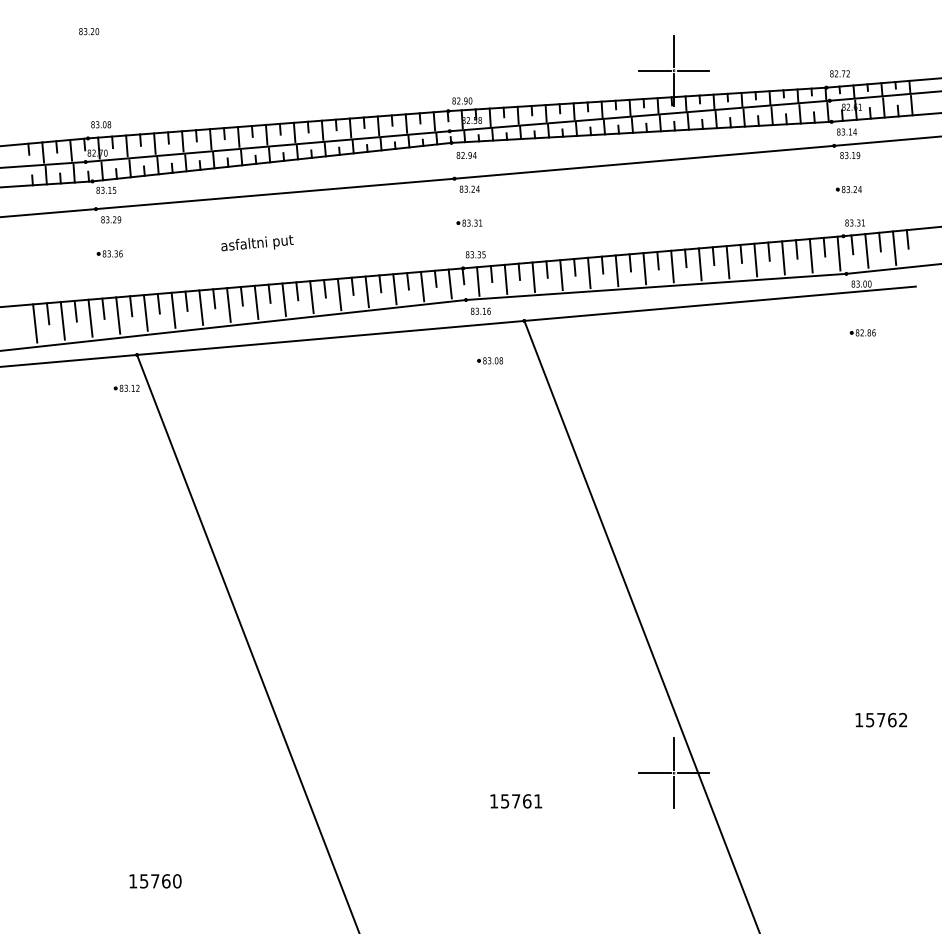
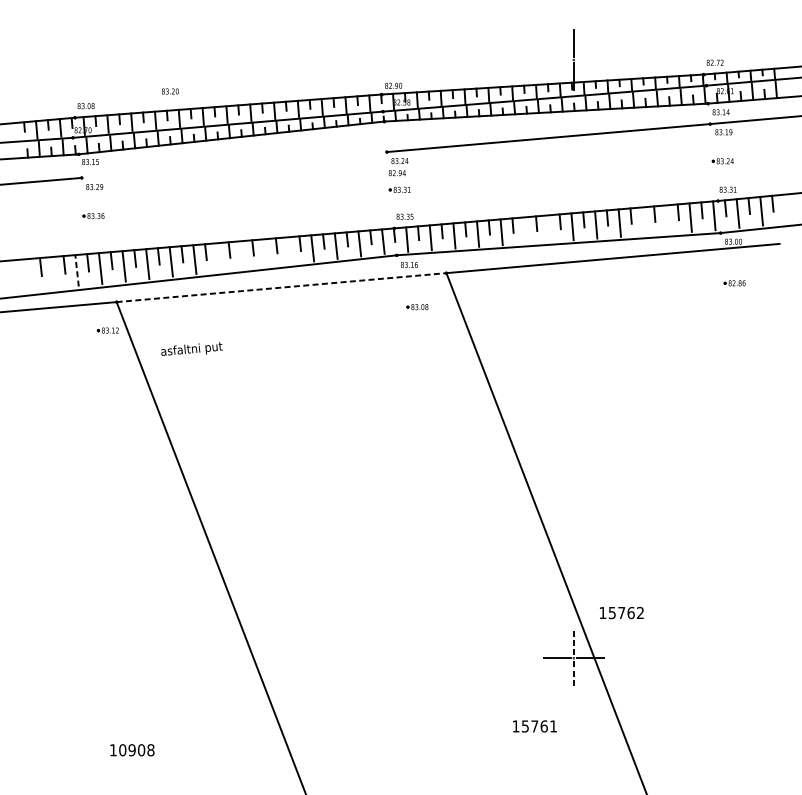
text: (89, 31) -> (170, 91), moved
line: (654, 70) -> (557, 59), removed
line: (693, 70) -> (590, 59), removed
text: (466, 155) -> (397, 173), moved
line: (275, 193) -> (234, 164), removed
text: (257, 243) -> (191, 349), moved
line: (783, 257) -> (667, 219), removed
line: (755, 259) -> (643, 220), removed
line: (644, 268) -> (548, 228), removed
line: (616, 270) -> (524, 230), removed
line: (339, 294) -> (289, 250), removed
line: (311, 297) -> (265, 253), removed
line: (284, 299) -> (242, 254), removed
line: (256, 301) -> (218, 256), removed
line: (90, 318) -> (77, 271), solid -> dashed
line: (62, 320) -> (53, 272), removed
line: (35, 323) -> (30, 275), removed
line: (331, 337) -> (282, 287), solid -> dashed
text: (881, 720) -> (621, 613), moved
line: (674, 753) -> (574, 641), solid -> dashed
line: (674, 792) -> (574, 674), solid -> dashed
text: (516, 801) -> (535, 726), moved
text: (160, 881) -> (136, 750), 15760 -> 10908

